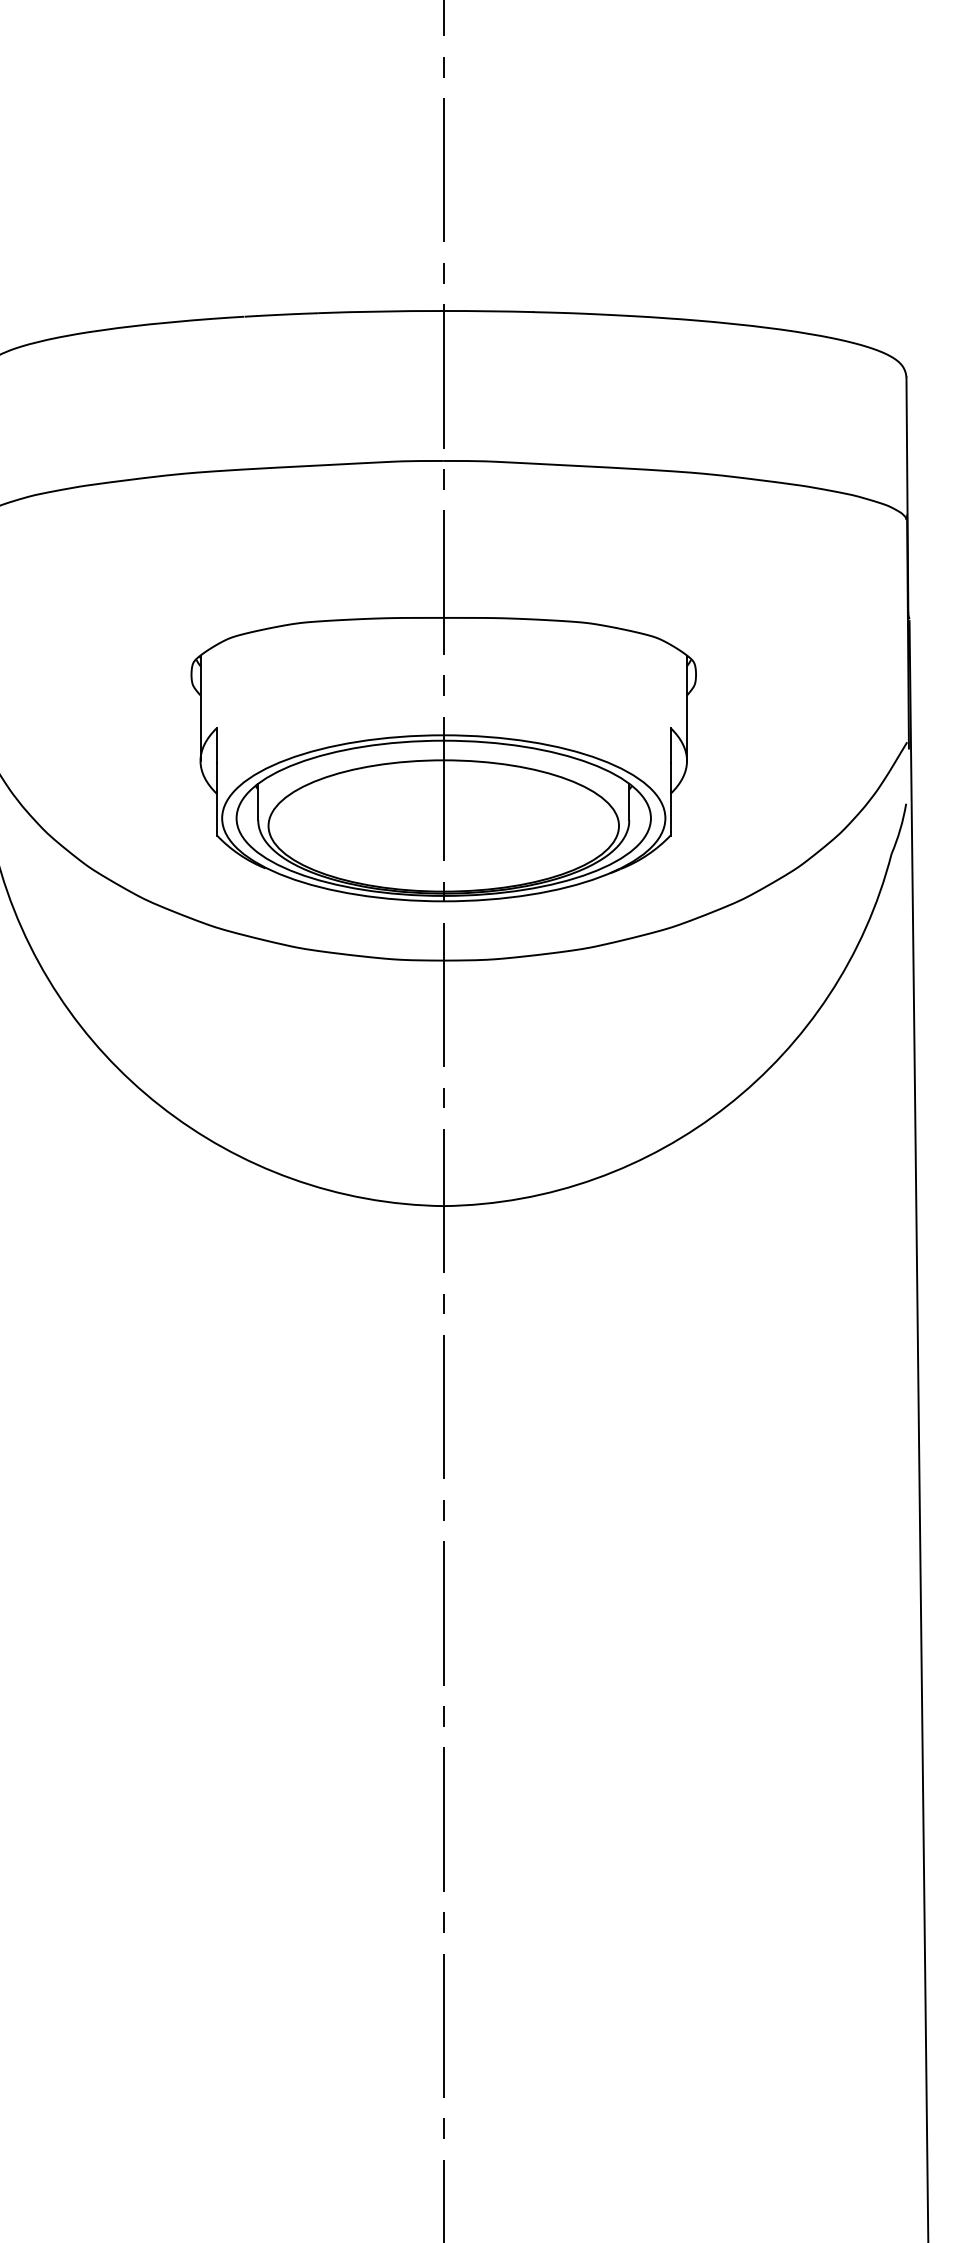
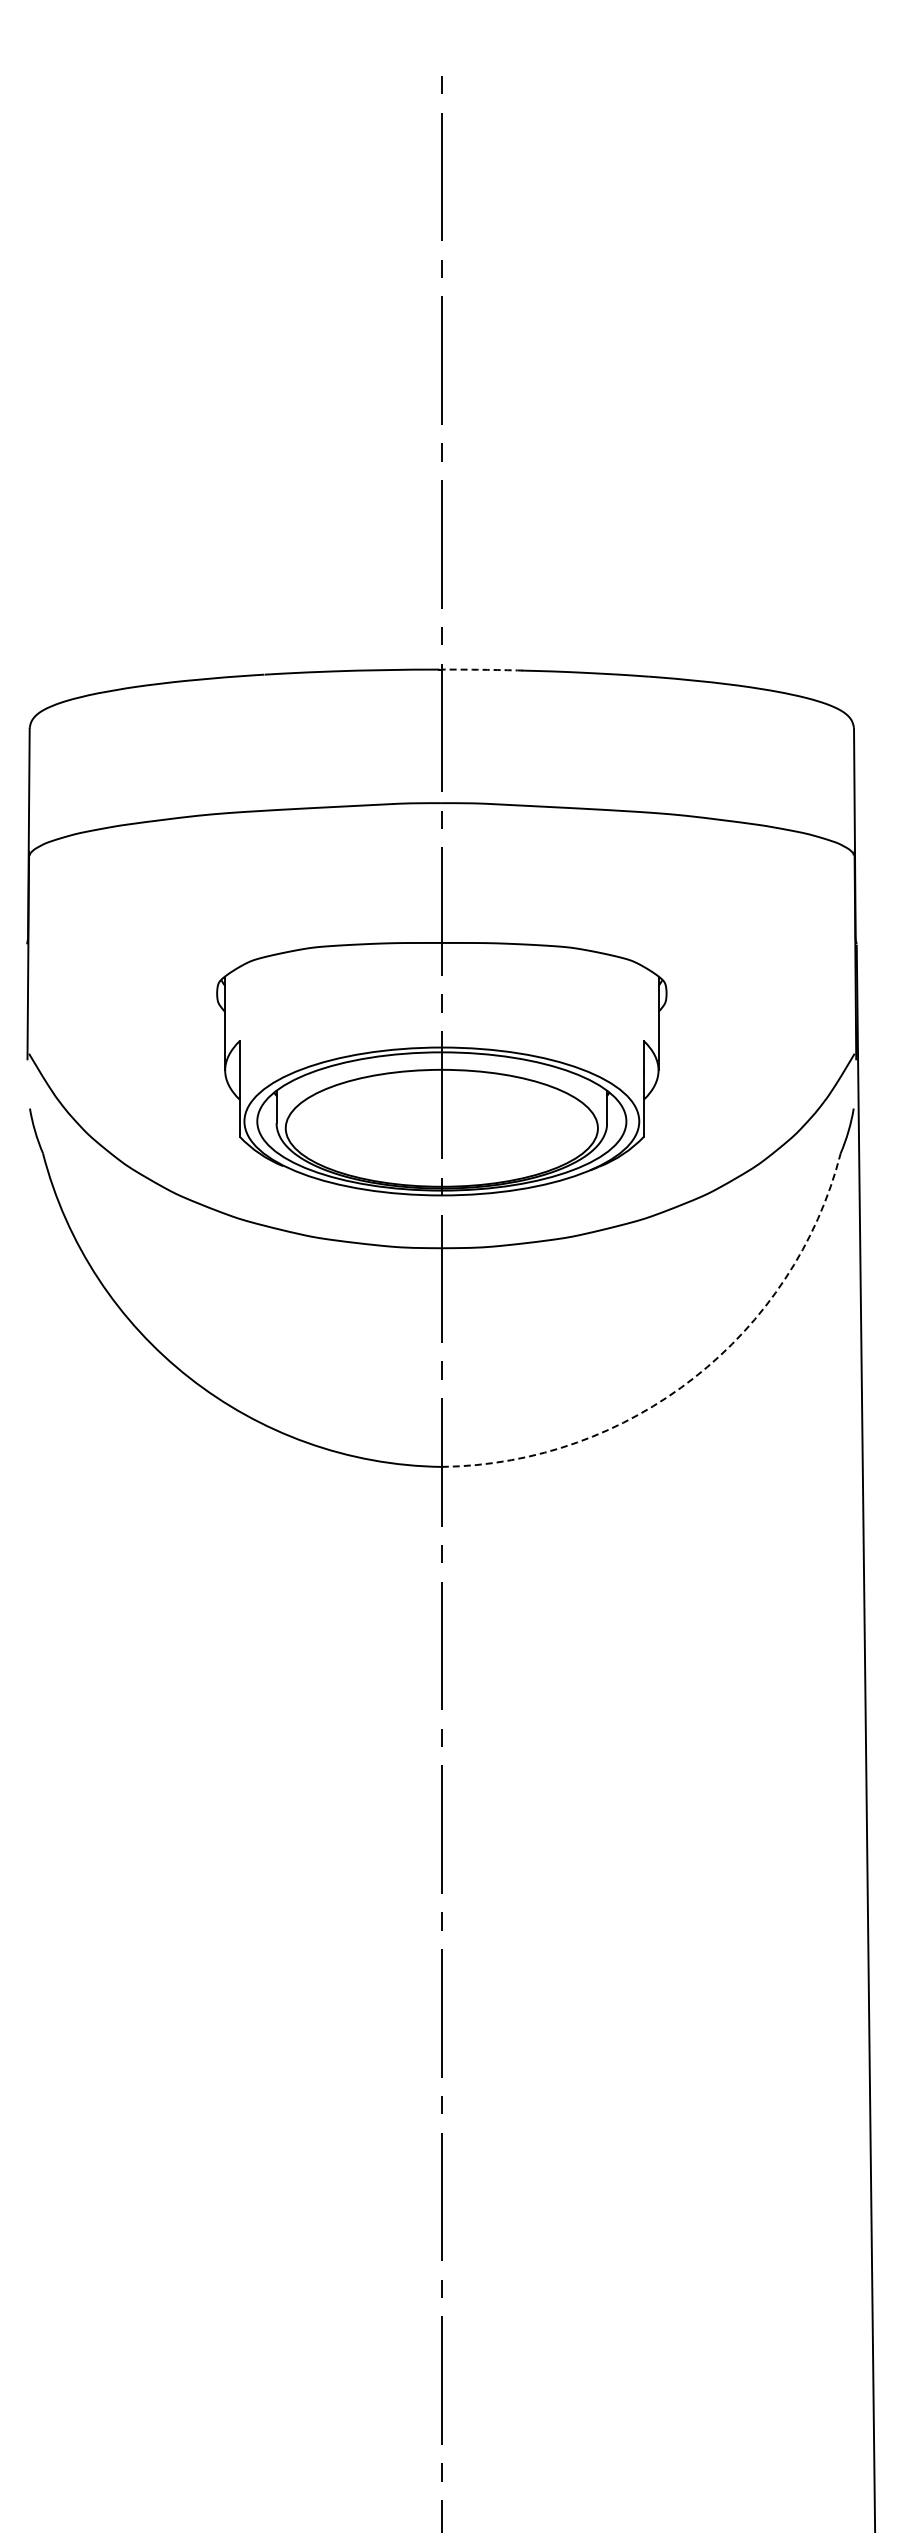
arc: (489, 310) -> (482, 669), solid -> dashed
arc: (727, 1105) -> (694, 1377), solid -> dashed

